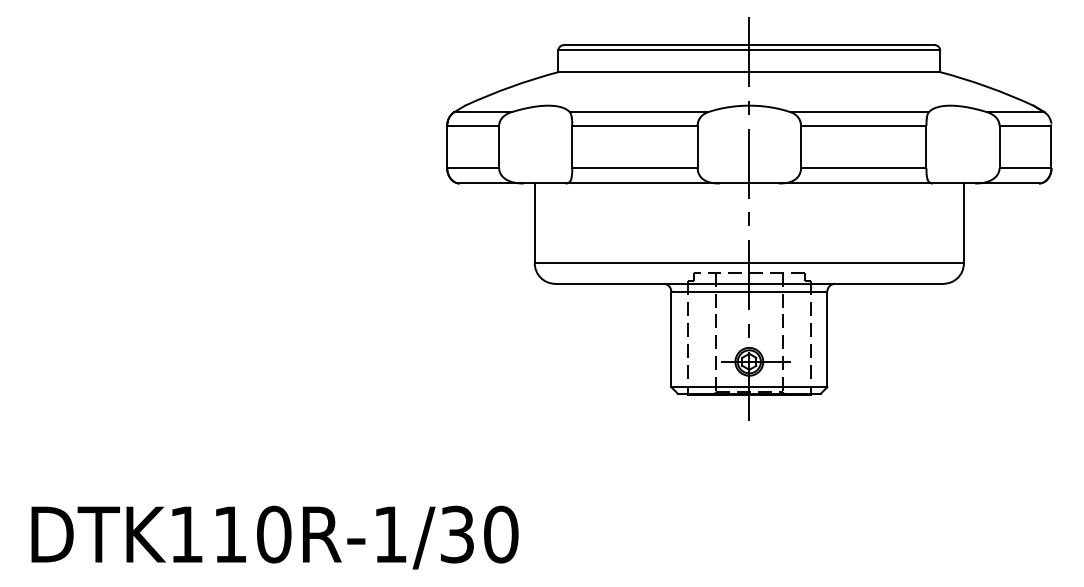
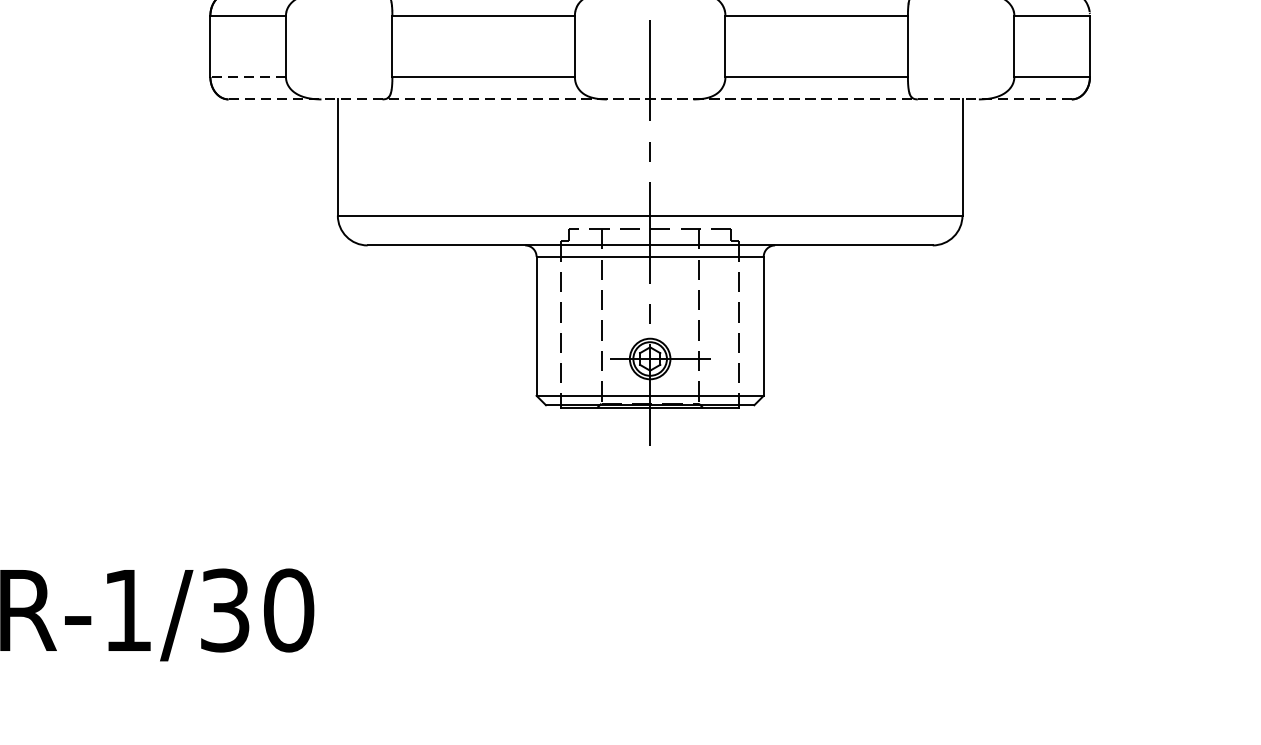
line: (473, 168) -> (248, 77), solid -> dashed
line: (749, 183) -> (650, 99), solid -> dashed

